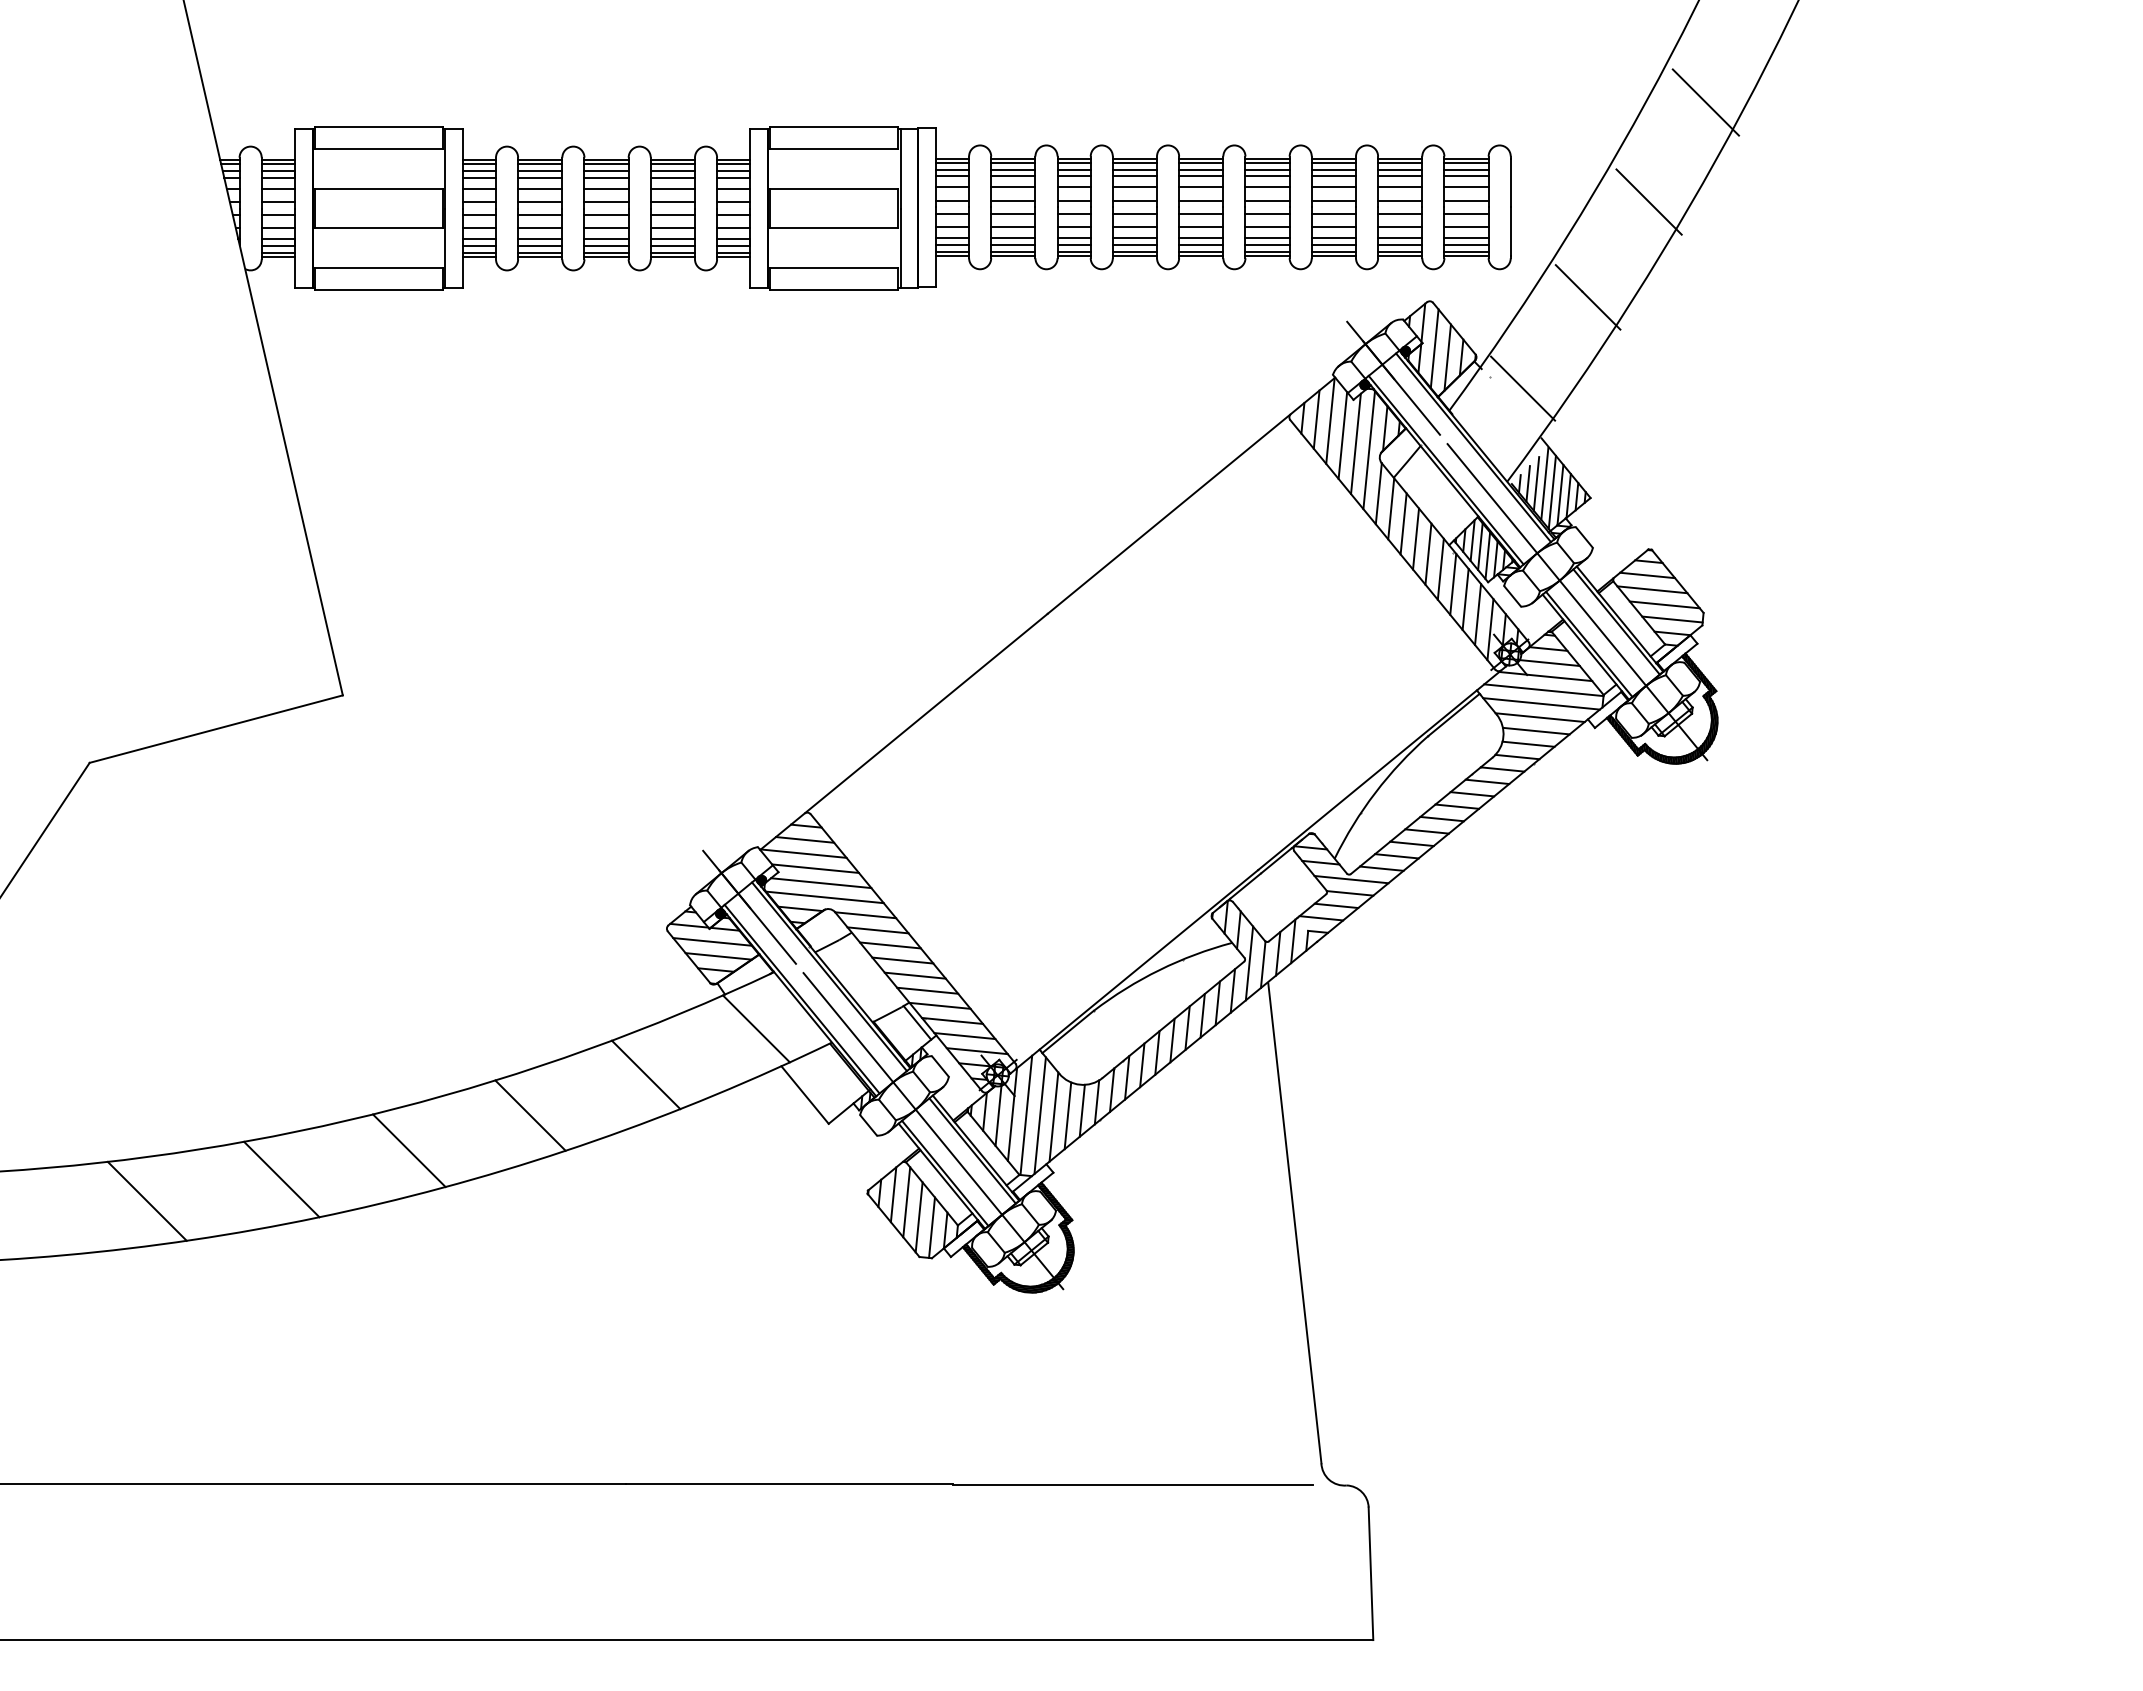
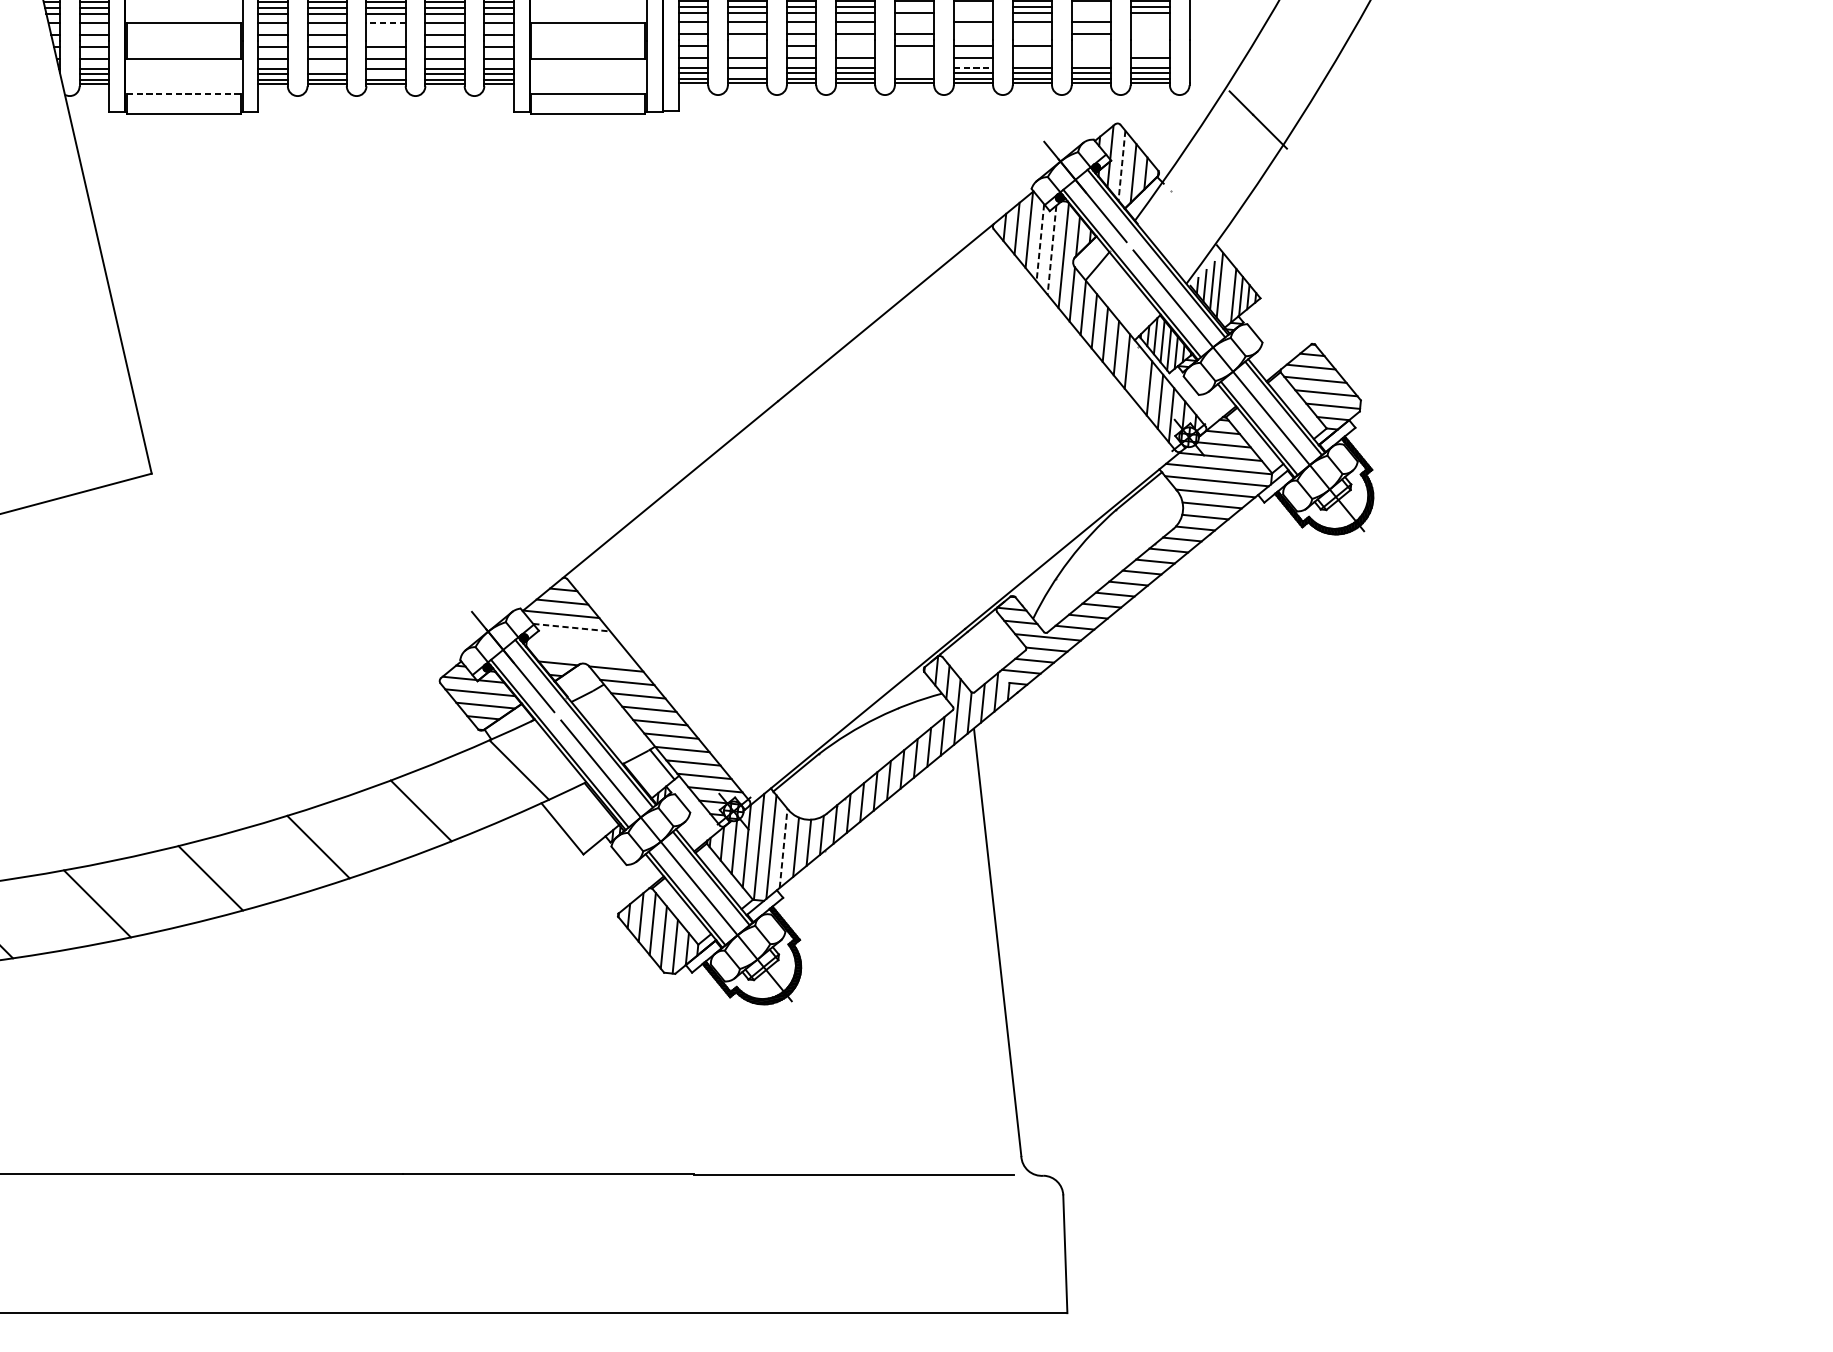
line: (1201, 169) -> (914, 6), removed
line: (1267, 169) -> (973, 6), removed
line: (1400, 169) -> (1091, 6), removed
line: (1267, 176) -> (973, 12), removed
line: (1400, 176) -> (1091, 12), removed
line: (1201, 187) -> (914, 22), removed
line: (1466, 187) -> (1150, 22), removed
line: (606, 188) -> (386, 23), solid -> dashed
line: (1267, 200) -> (973, 33), removed
line: (1333, 200) -> (1032, 33), removed
line: (1466, 200) -> (1150, 33), removed
line: (606, 201) -> (386, 34), removed
line: (1648, 201) -> (1311, 34), removed
line: (1013, 214) -> (747, 46), removed
line: (1134, 214) -> (855, 46), removed
line: (1400, 214) -> (1091, 46), removed
line: (1466, 214) -> (1150, 46), removed
line: (1201, 227) -> (914, 57), removed
line: (1333, 227) -> (1032, 57), removed
line: (1400, 227) -> (1091, 57), removed
line: (1201, 238) -> (914, 67), removed
line: (1268, 238) -> (974, 67), solid -> dashed
line: (540, 239) -> (327, 68), removed
line: (1013, 244) -> (747, 73), removed
line: (1201, 244) -> (914, 73), removed
line: (606, 246) -> (386, 74), removed
line: (379, 268) -> (184, 94), solid -> dashed
line: (1434, 349) -> (1121, 166), solid -> dashed
line: (1523, 388) -> (1200, 200), removed
line: (1342, 435) -> (1040, 242), solid -> dashed
line: (1355, 444) -> (1051, 250), solid -> dashed
line: (1551, 491) -> (1225, 292), removed
line: (1453, 583) -> (1138, 374), removed
line: (815, 868) -> (571, 627), solid -> dashed
line: (821, 883) -> (577, 640), removed
line: (824, 897) -> (579, 653), removed
line: (1053, 1117) -> (783, 848), solid -> dashed

